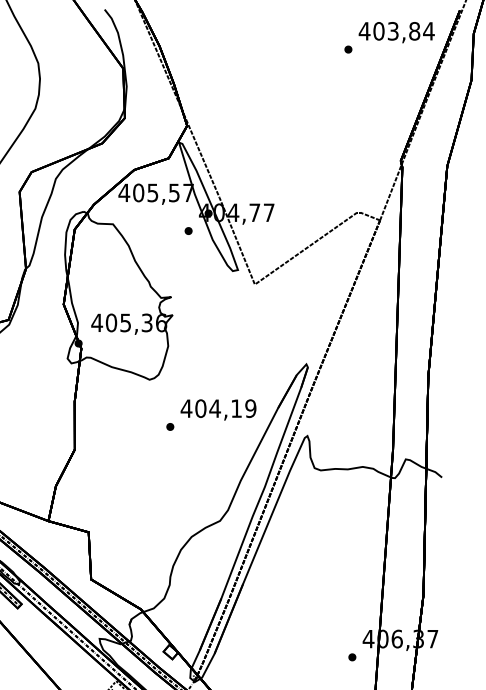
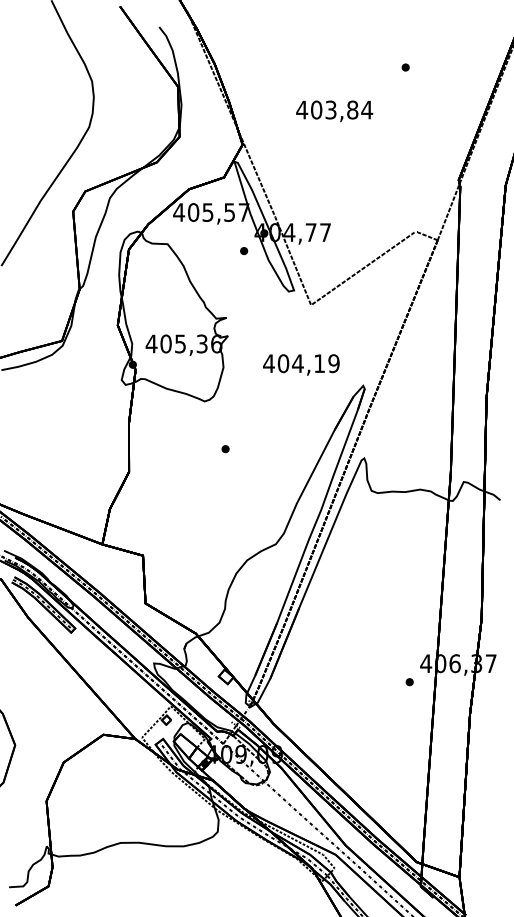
text: (396, 32) -> (334, 111), moved
text: (218, 409) -> (301, 364), moved

